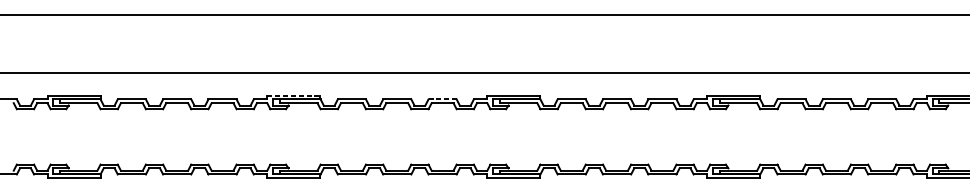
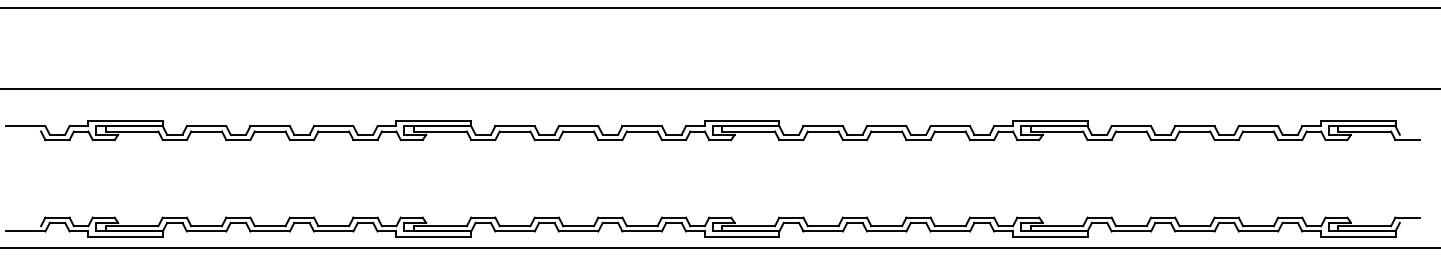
line: (294, 95) -> (434, 120), dashed -> solid
line: (442, 99) -> (642, 126), dashed -> solid

